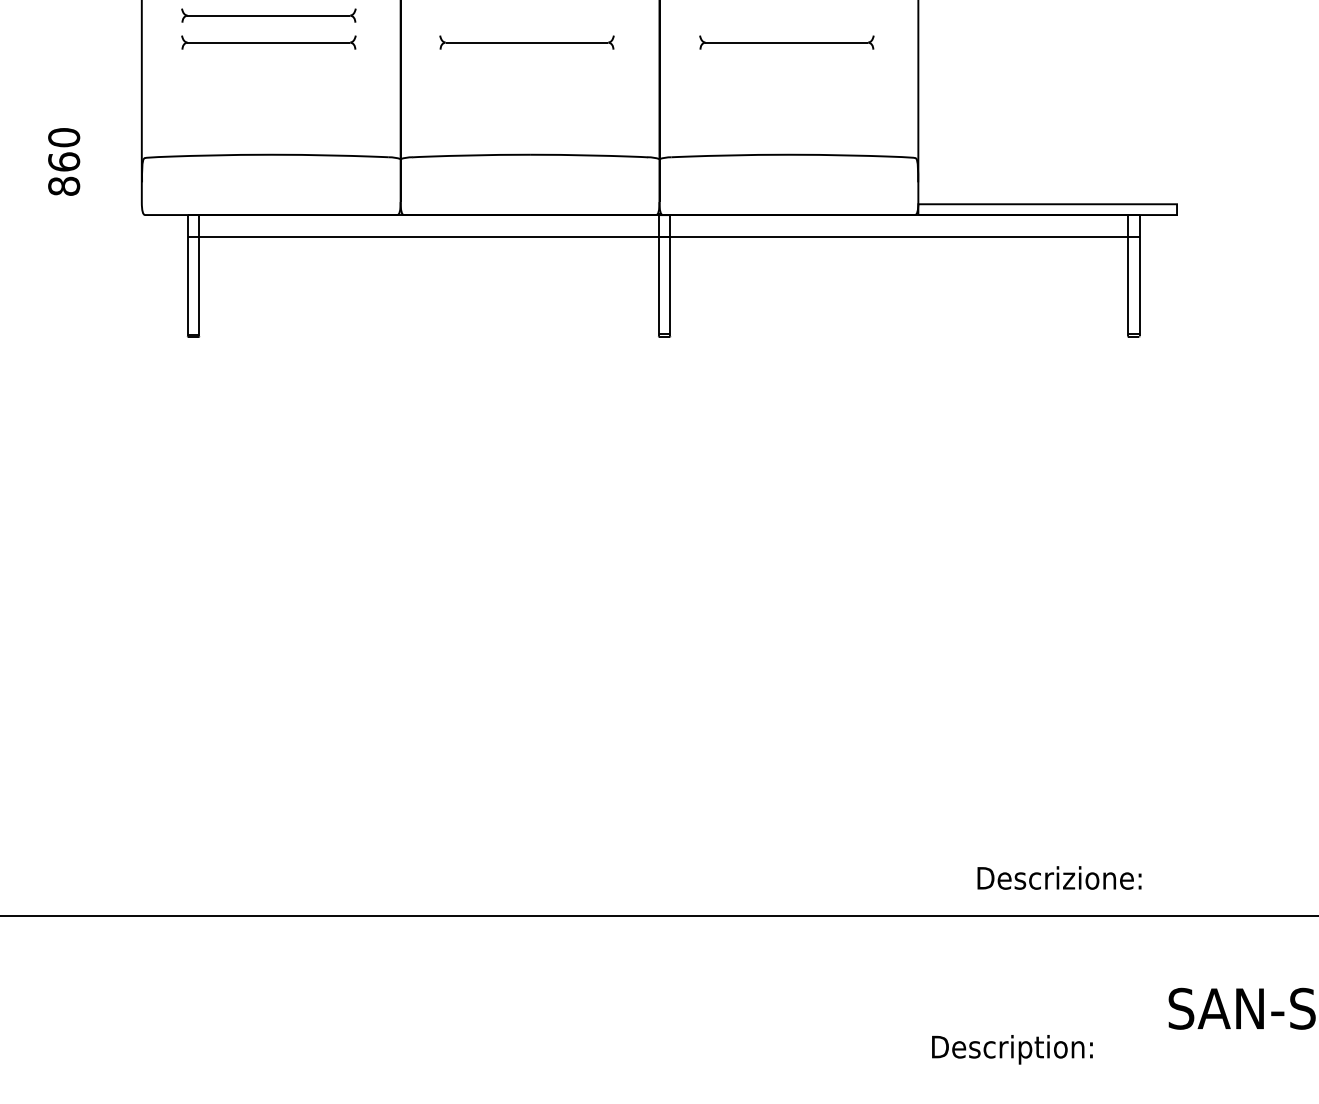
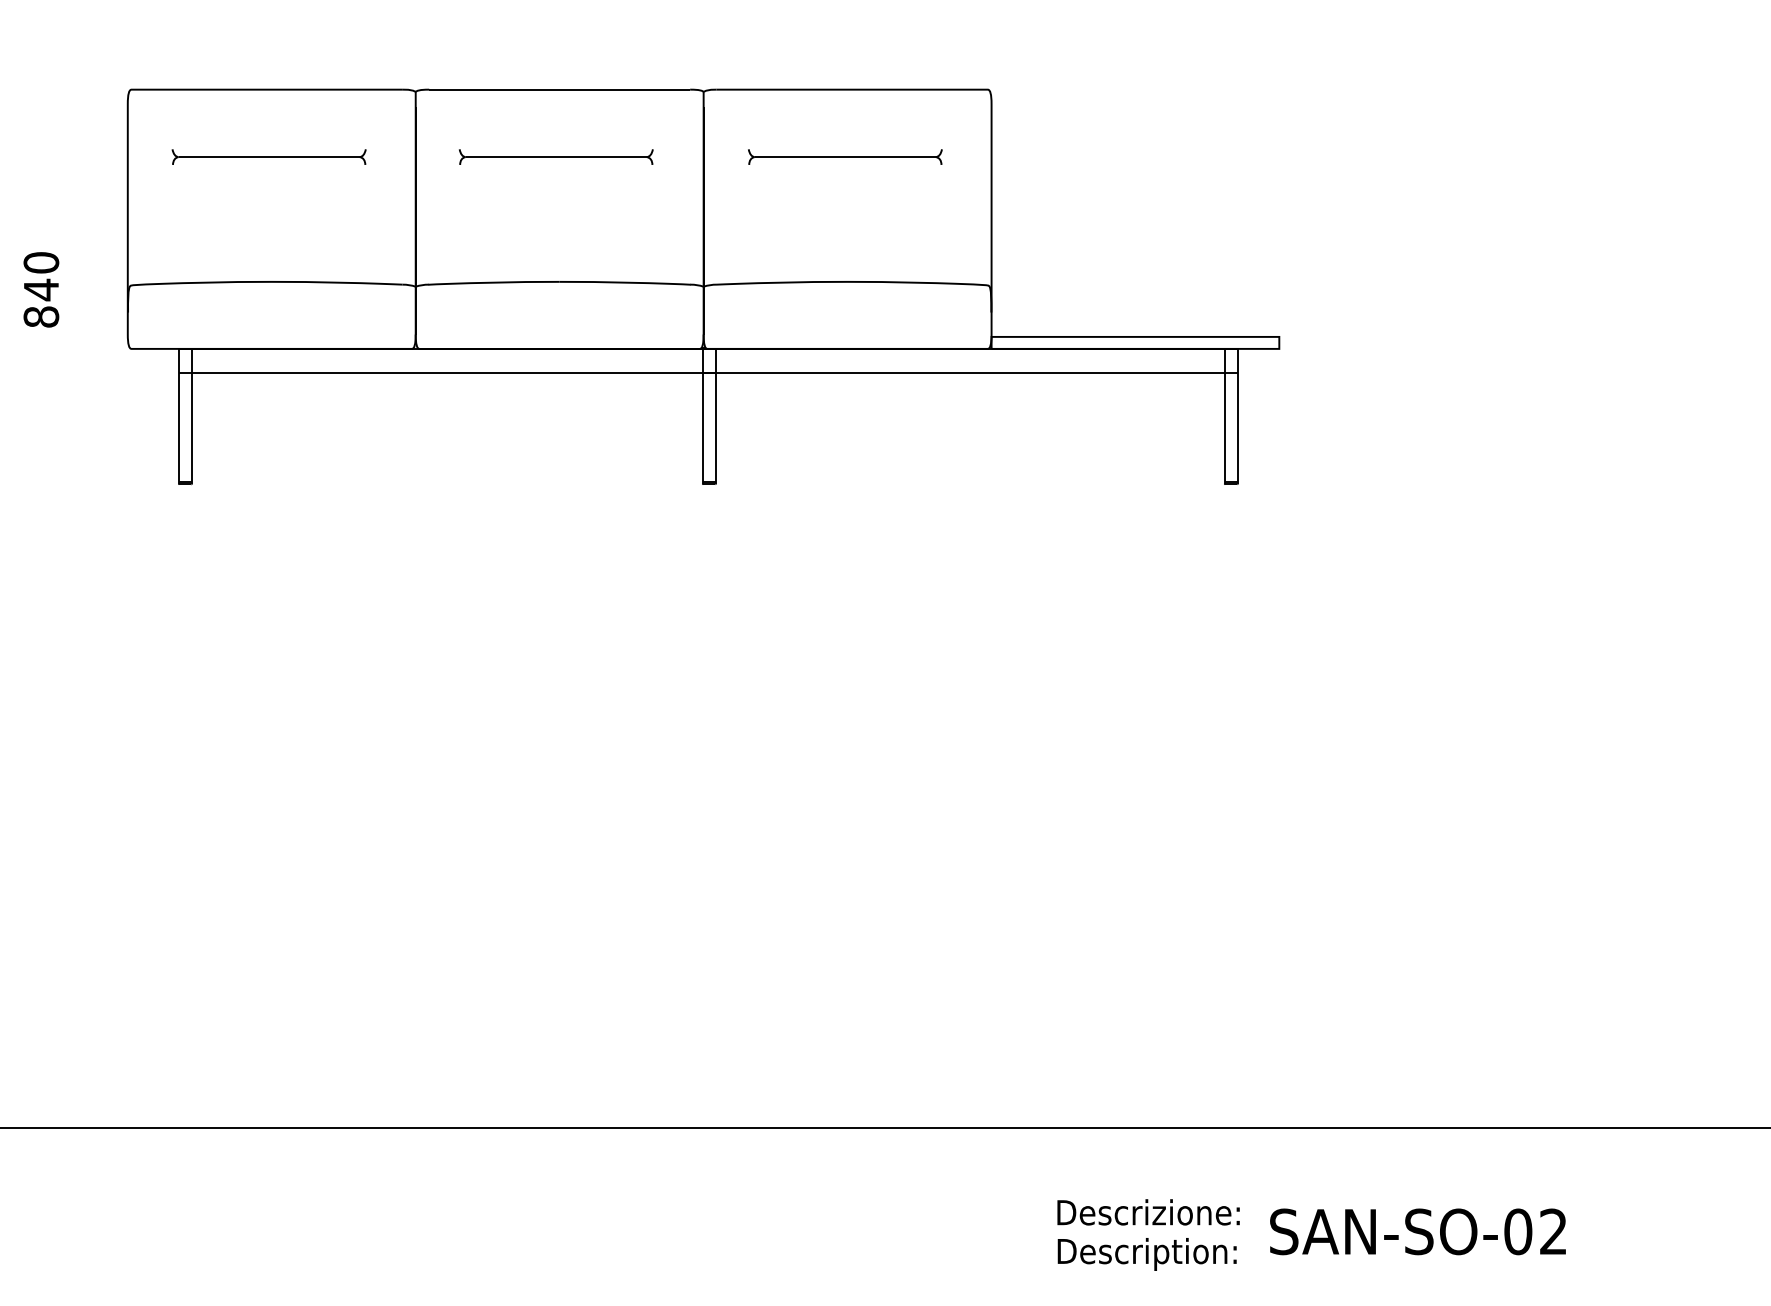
part: (268, 15) -> (268, 126), removed
text: (64, 161) -> (41, 289), 860 -> 840
text: (1059, 878) -> (1148, 1212), moved
text: (1011, 1049) -> (1146, 1254), moved

